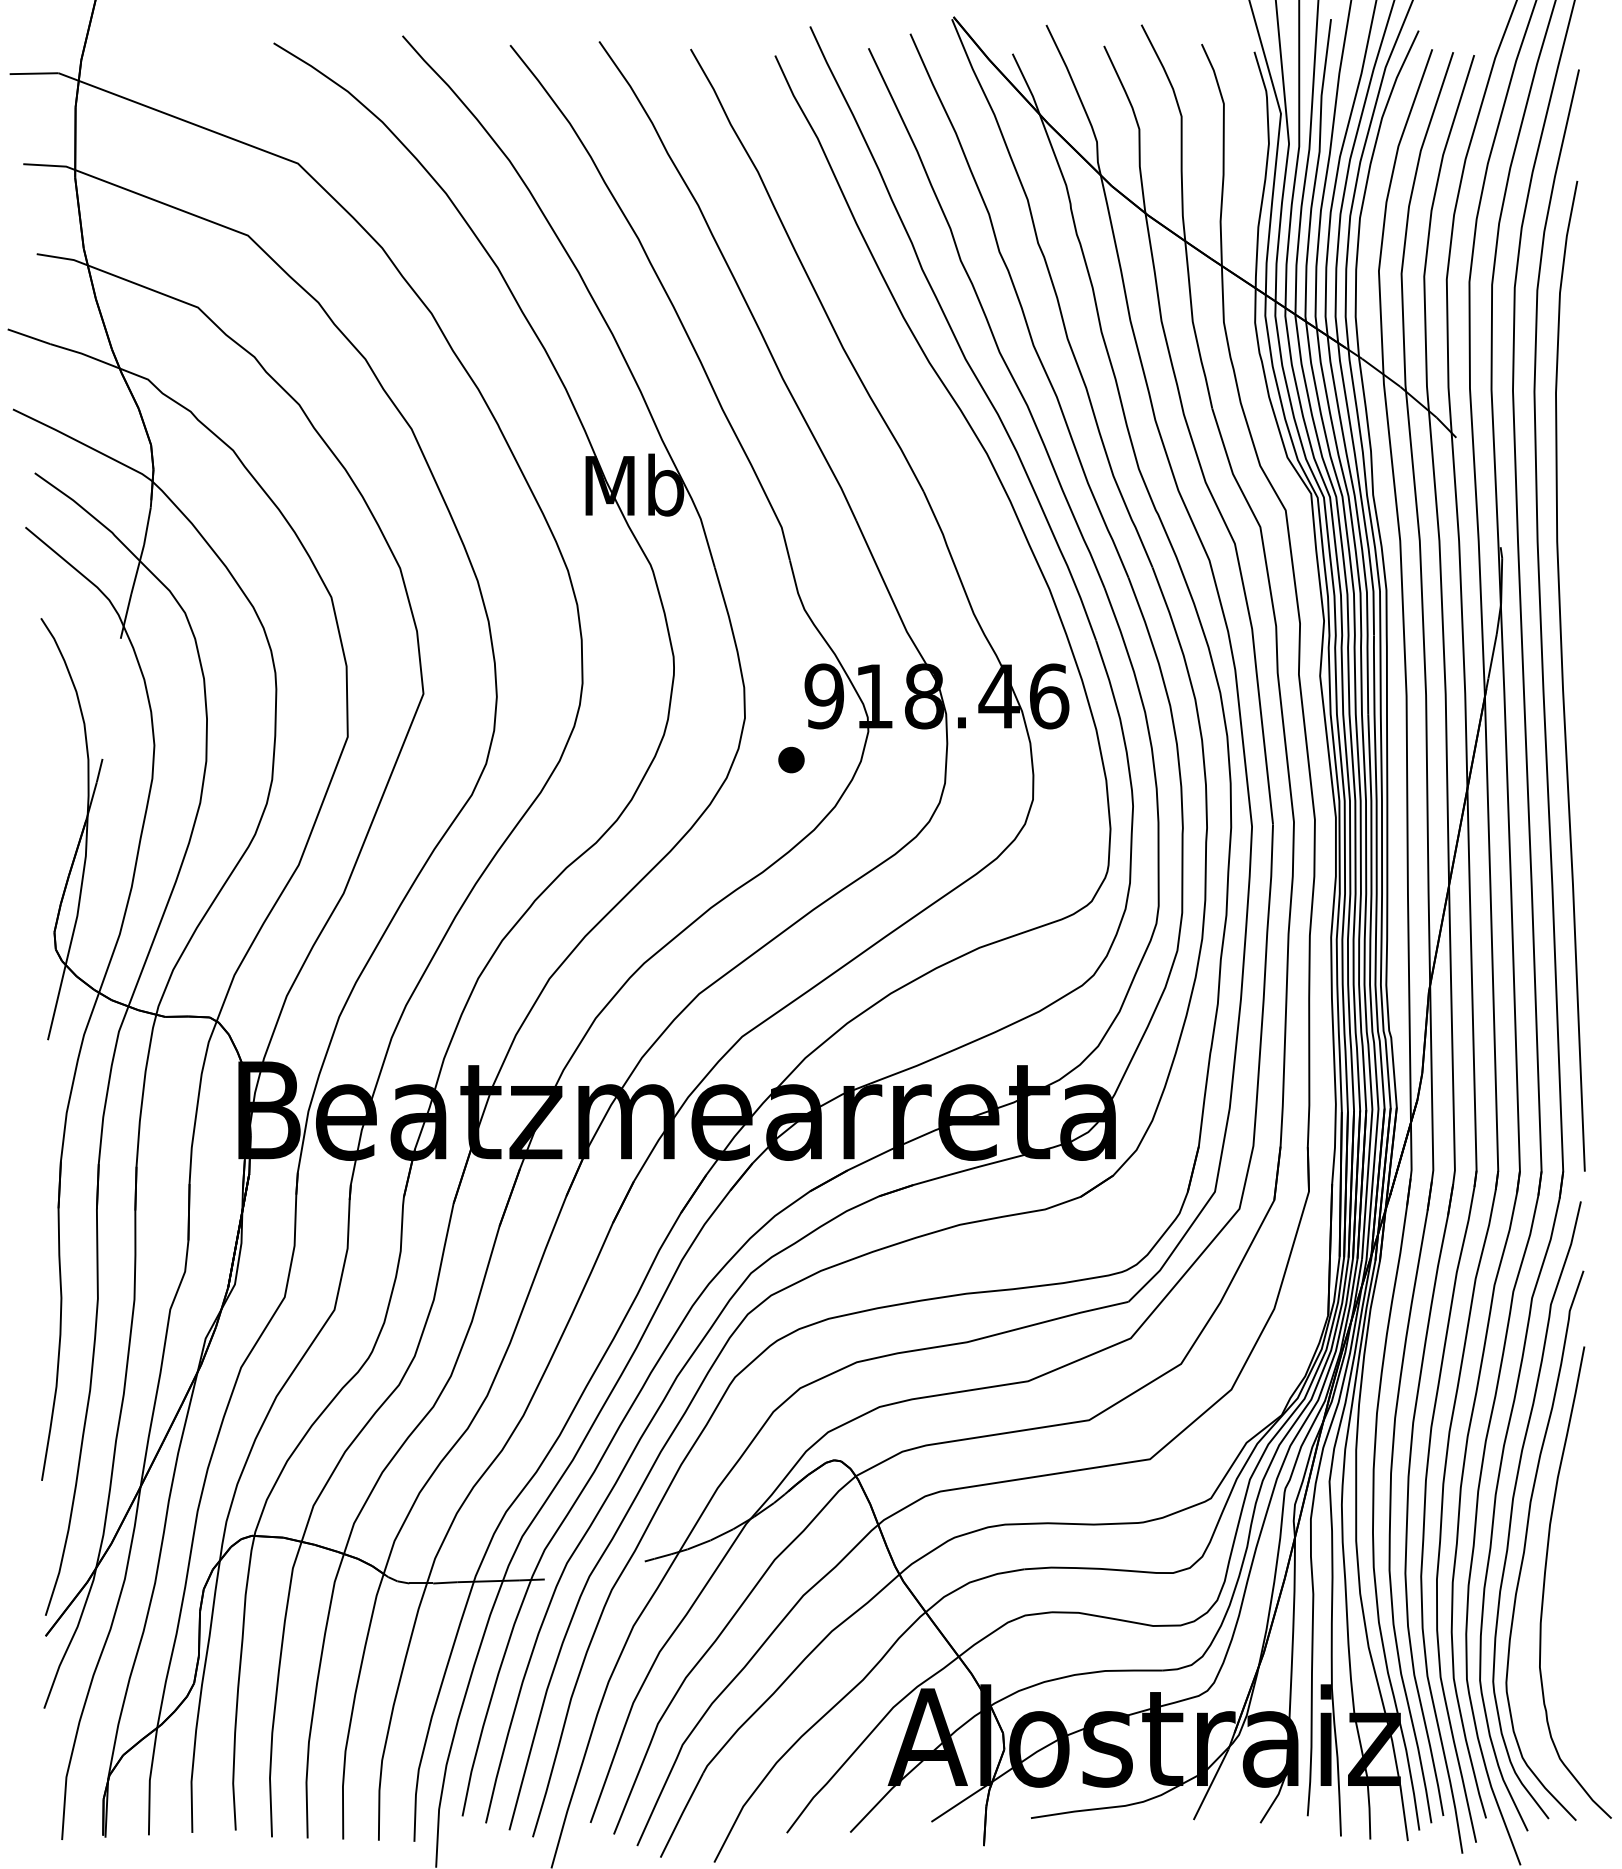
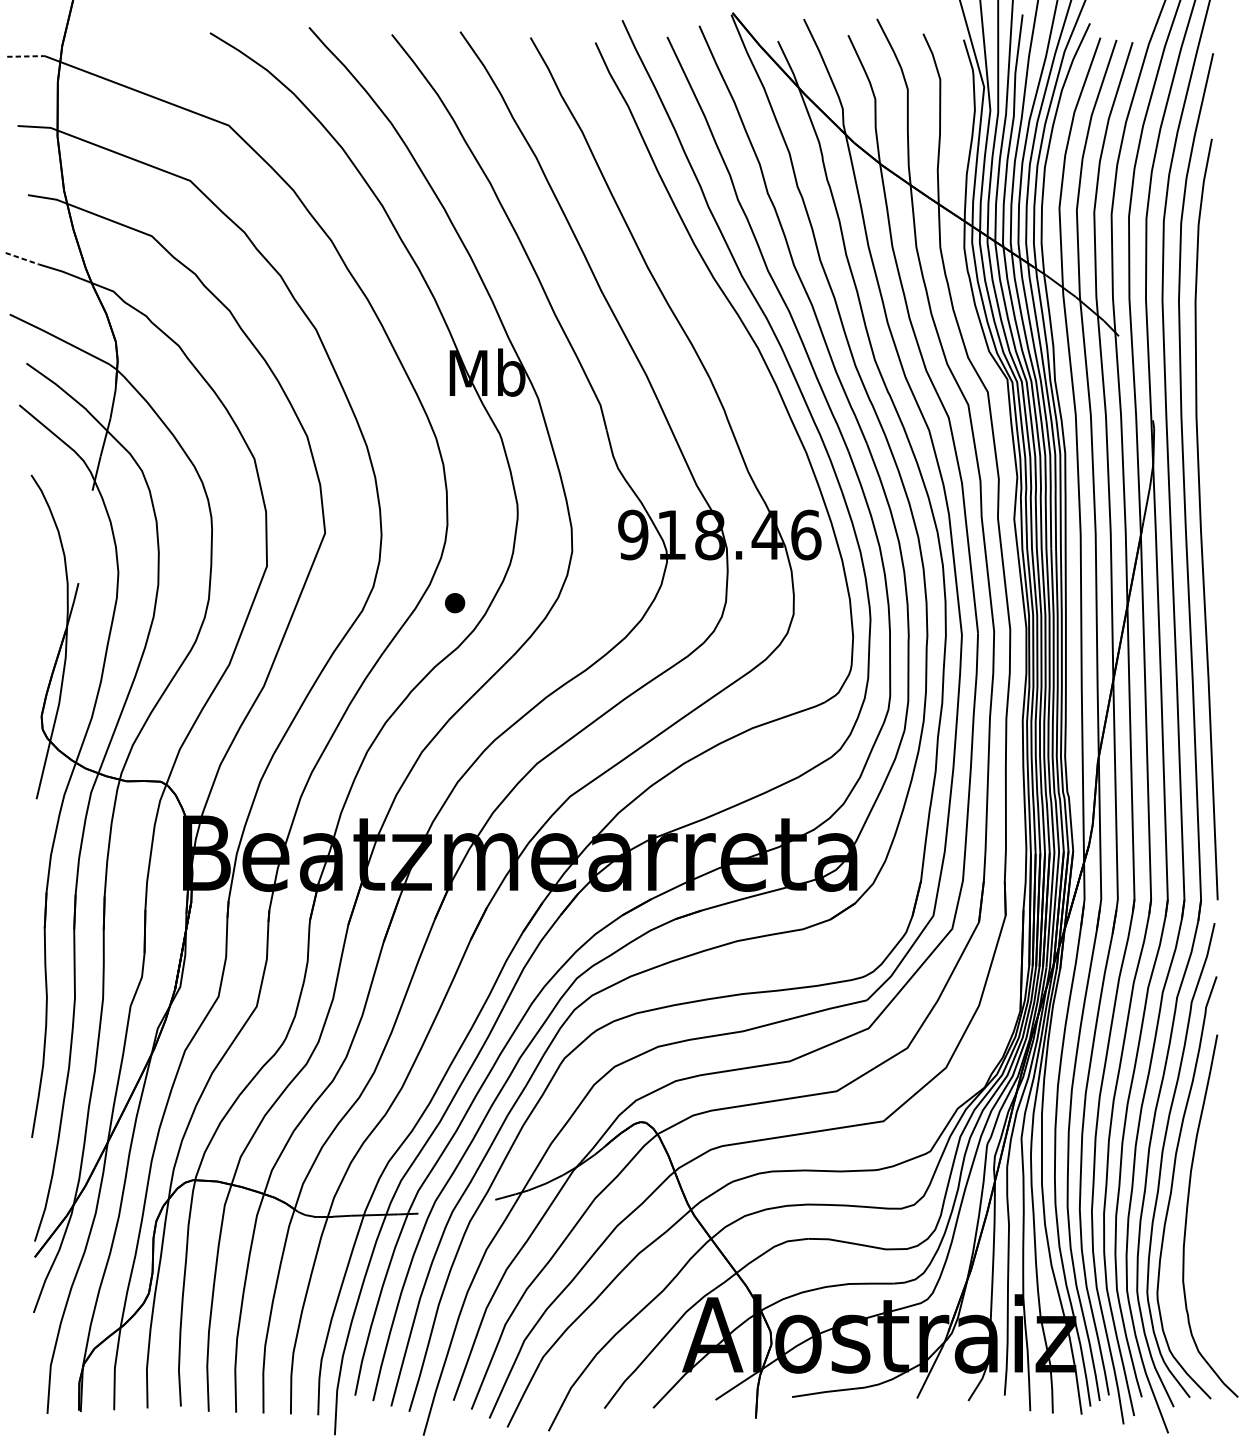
line: (34, 73) -> (26, 56), solid -> dashed
line: (29, 336) -> (22, 258), solid -> dashed
part: (791, 759) -> (455, 602), moved

